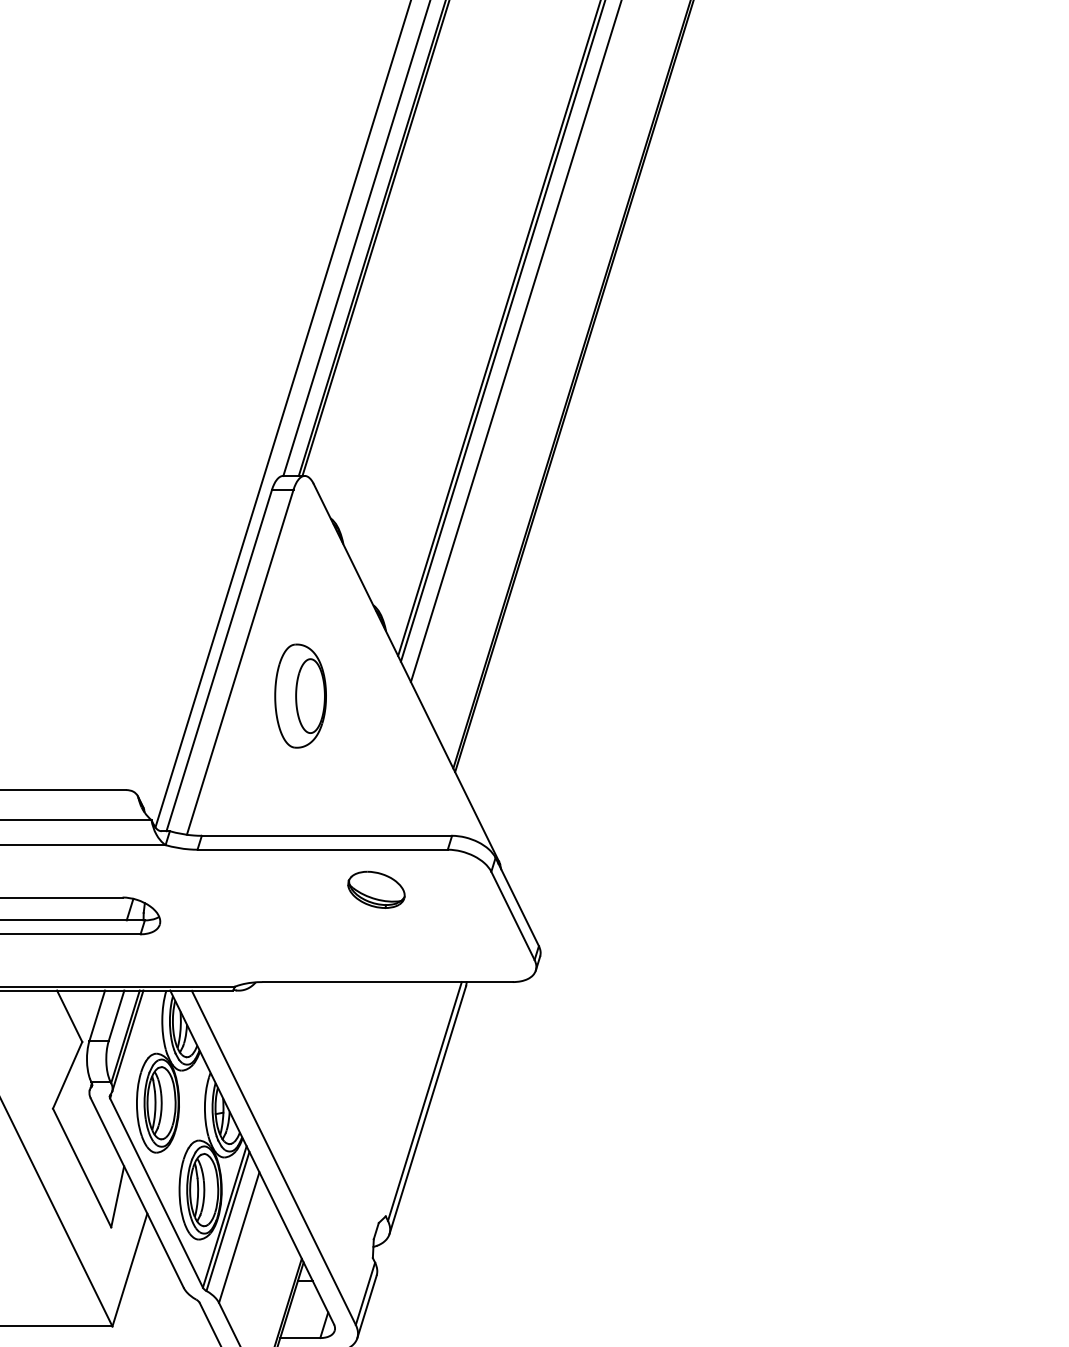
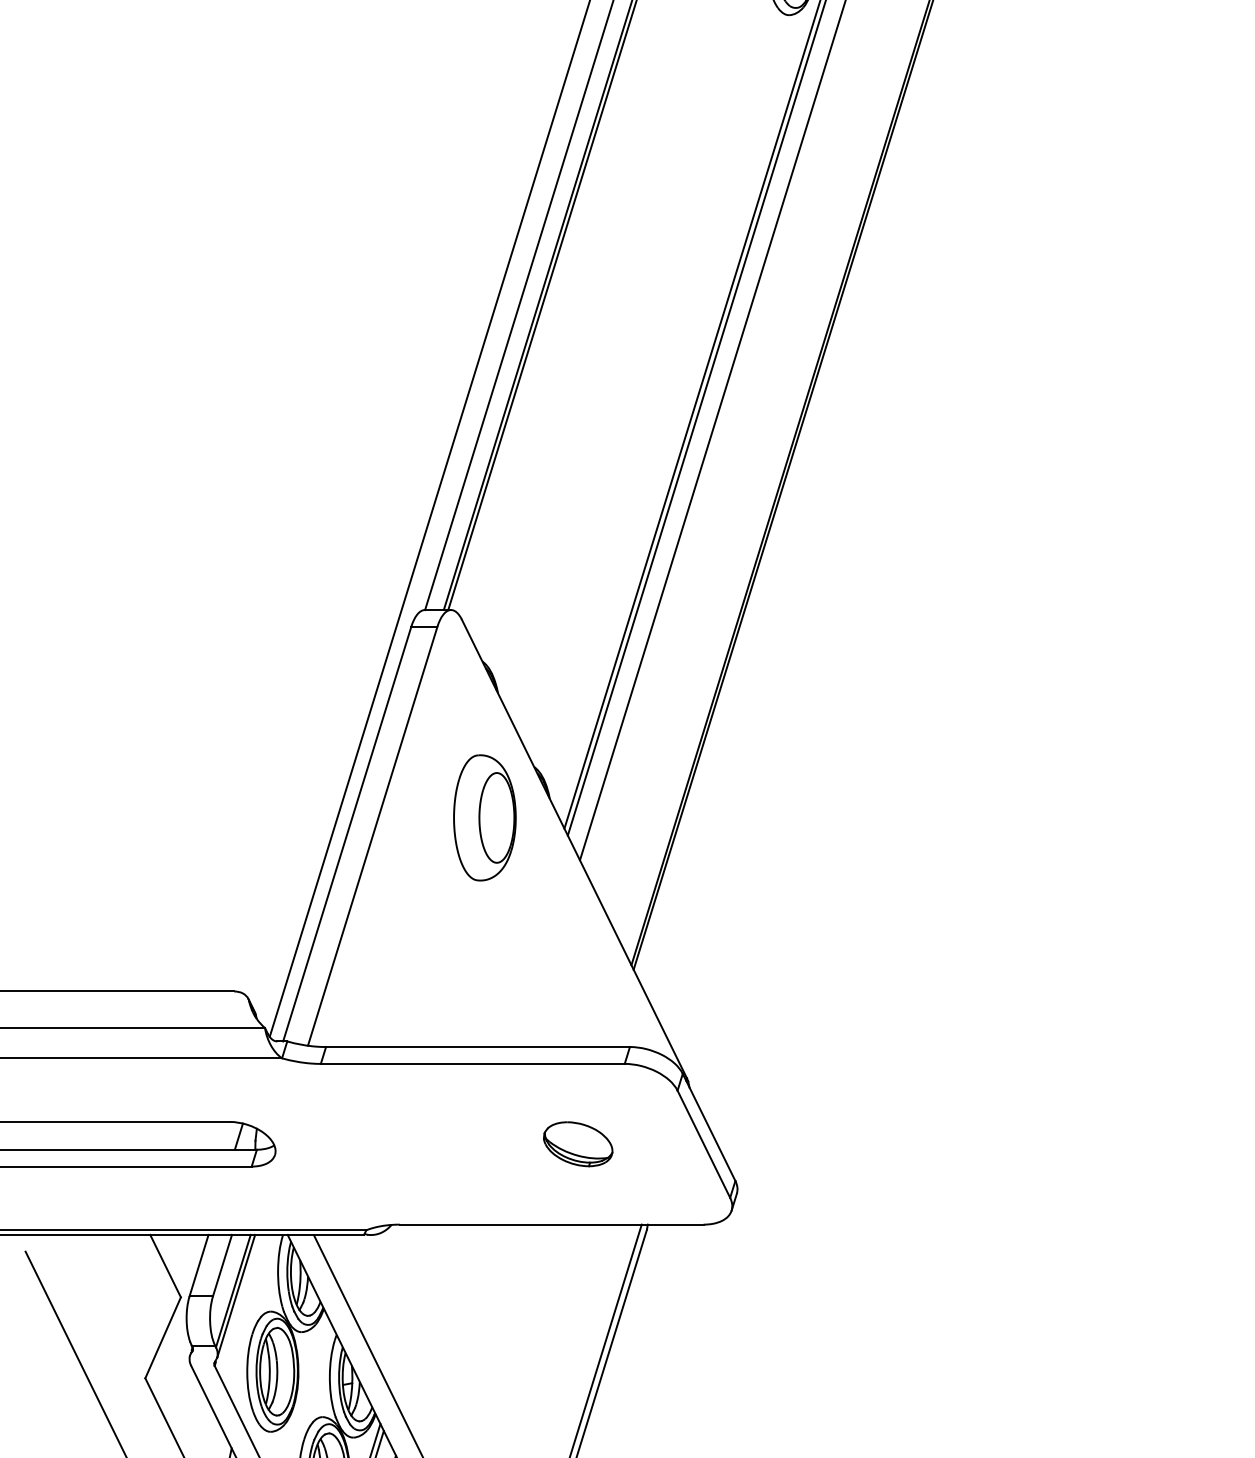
part: (300, 695) -> (484, 817), moved
part: (376, 889) -> (578, 1143), moved

